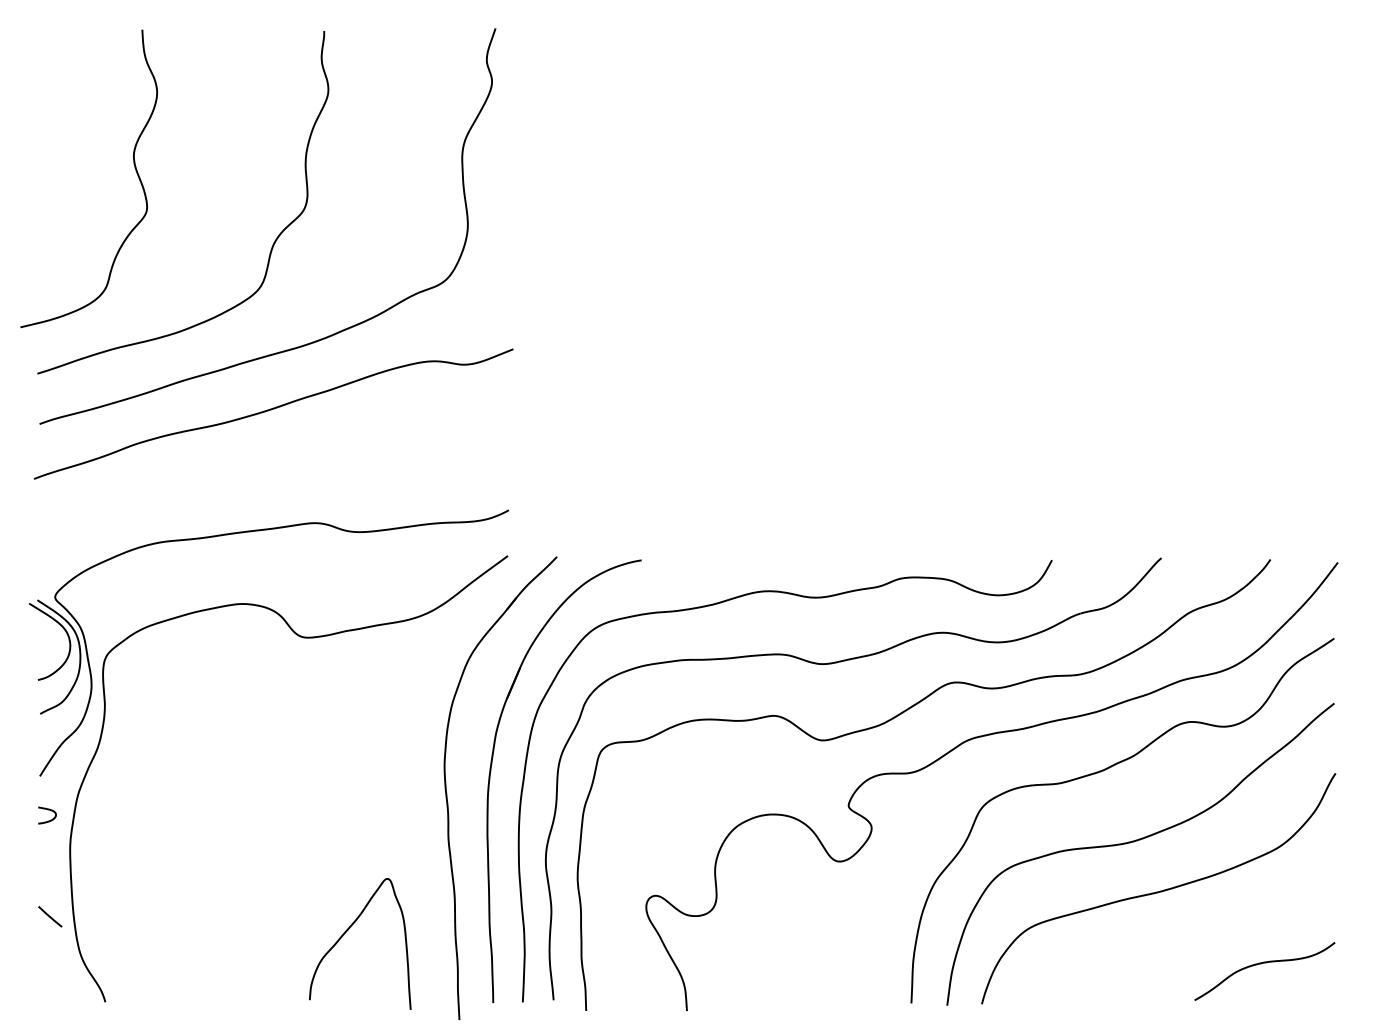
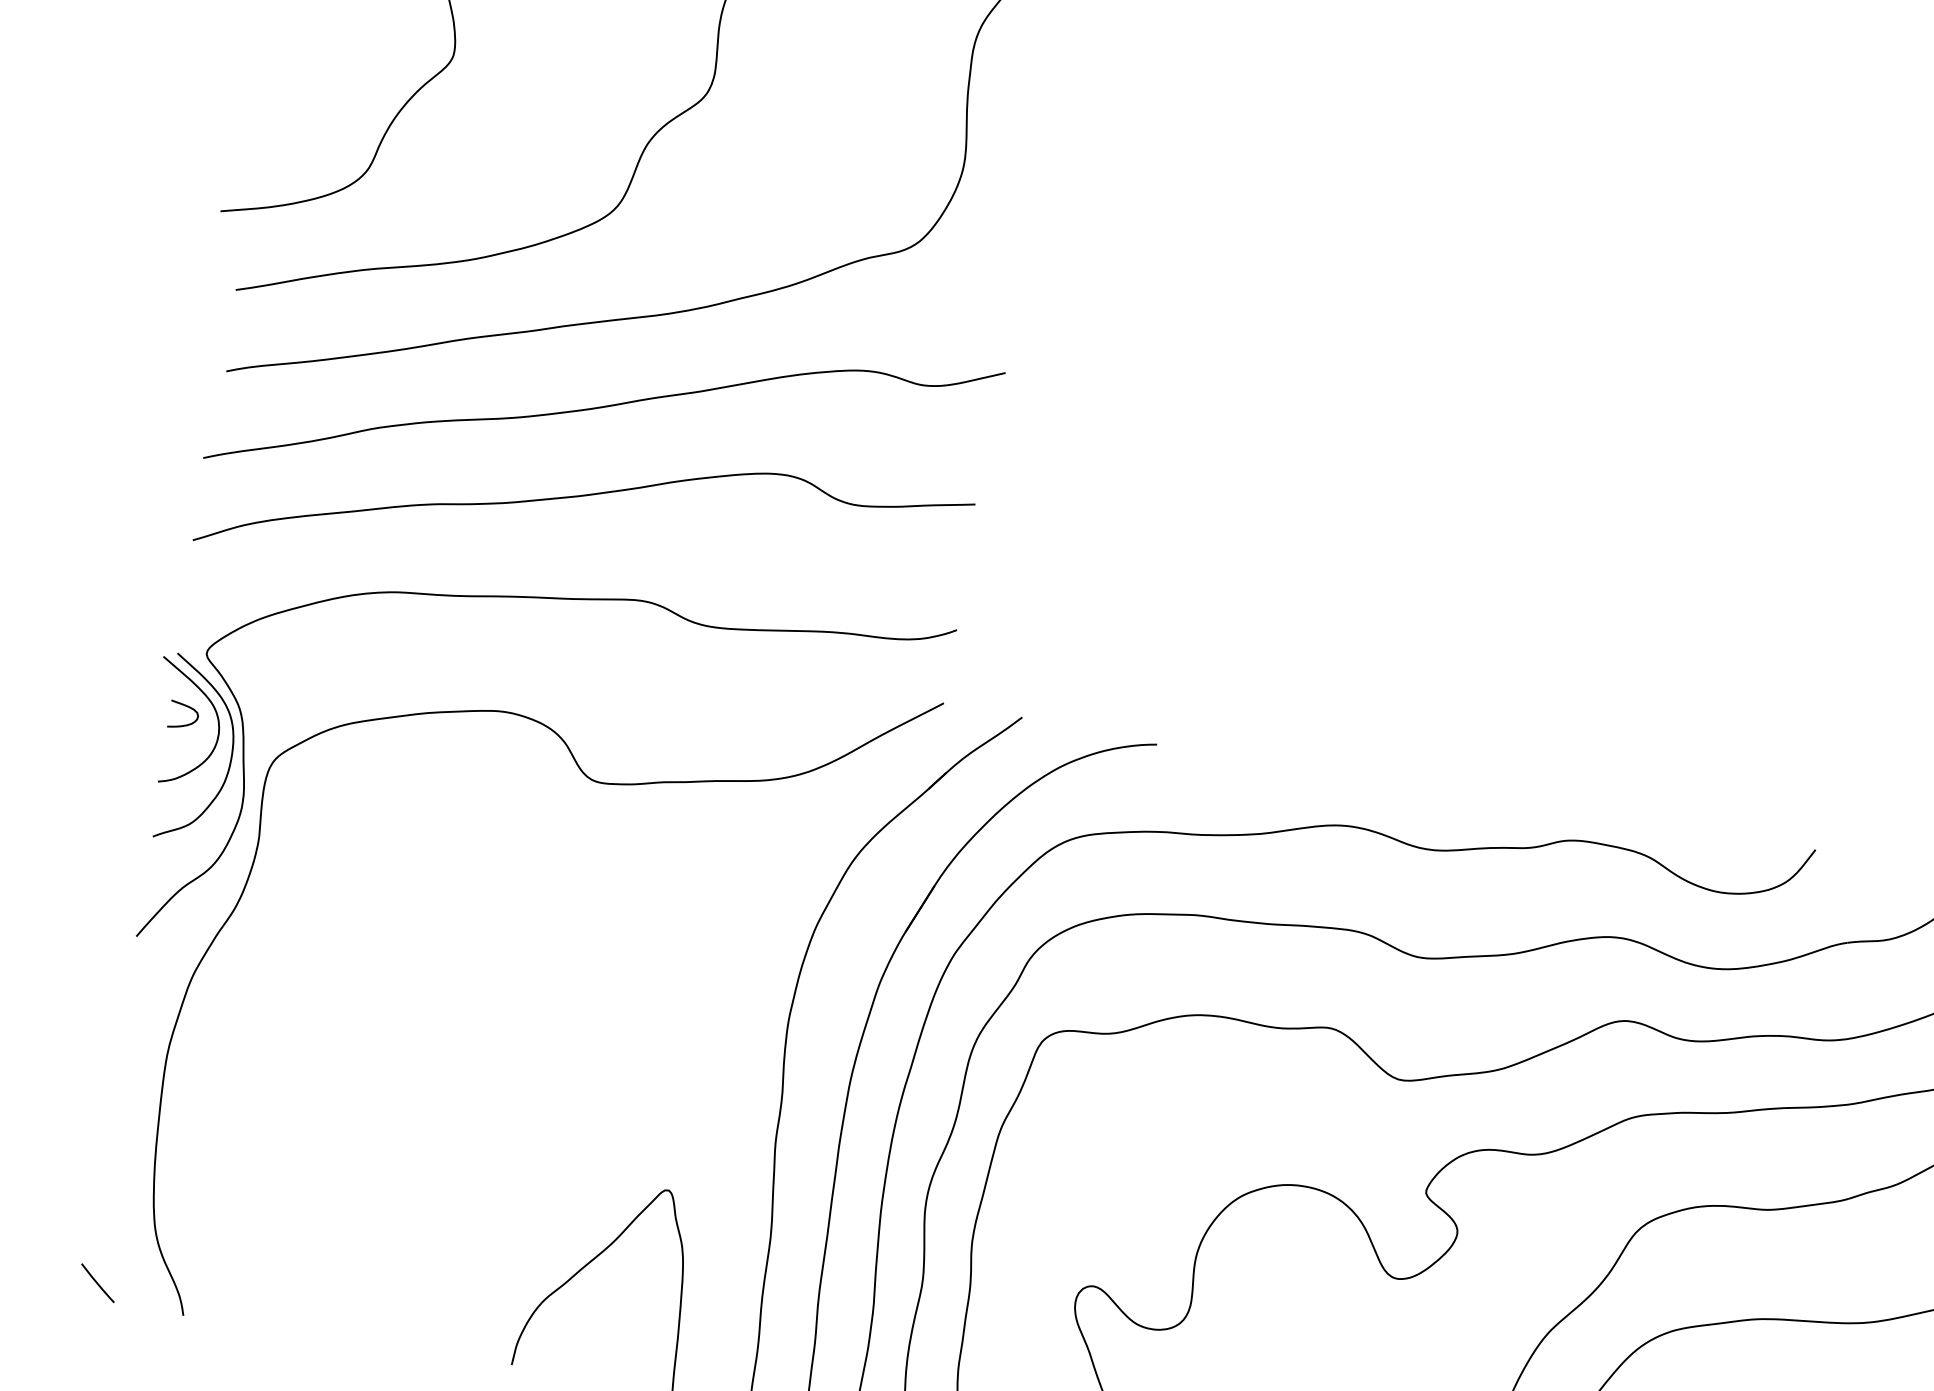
curve: (267, 466) -> (581, 497), added
curve: (47, 810) -> (185, 707), moved
line: (50, 916) -> (98, 1282), moved

